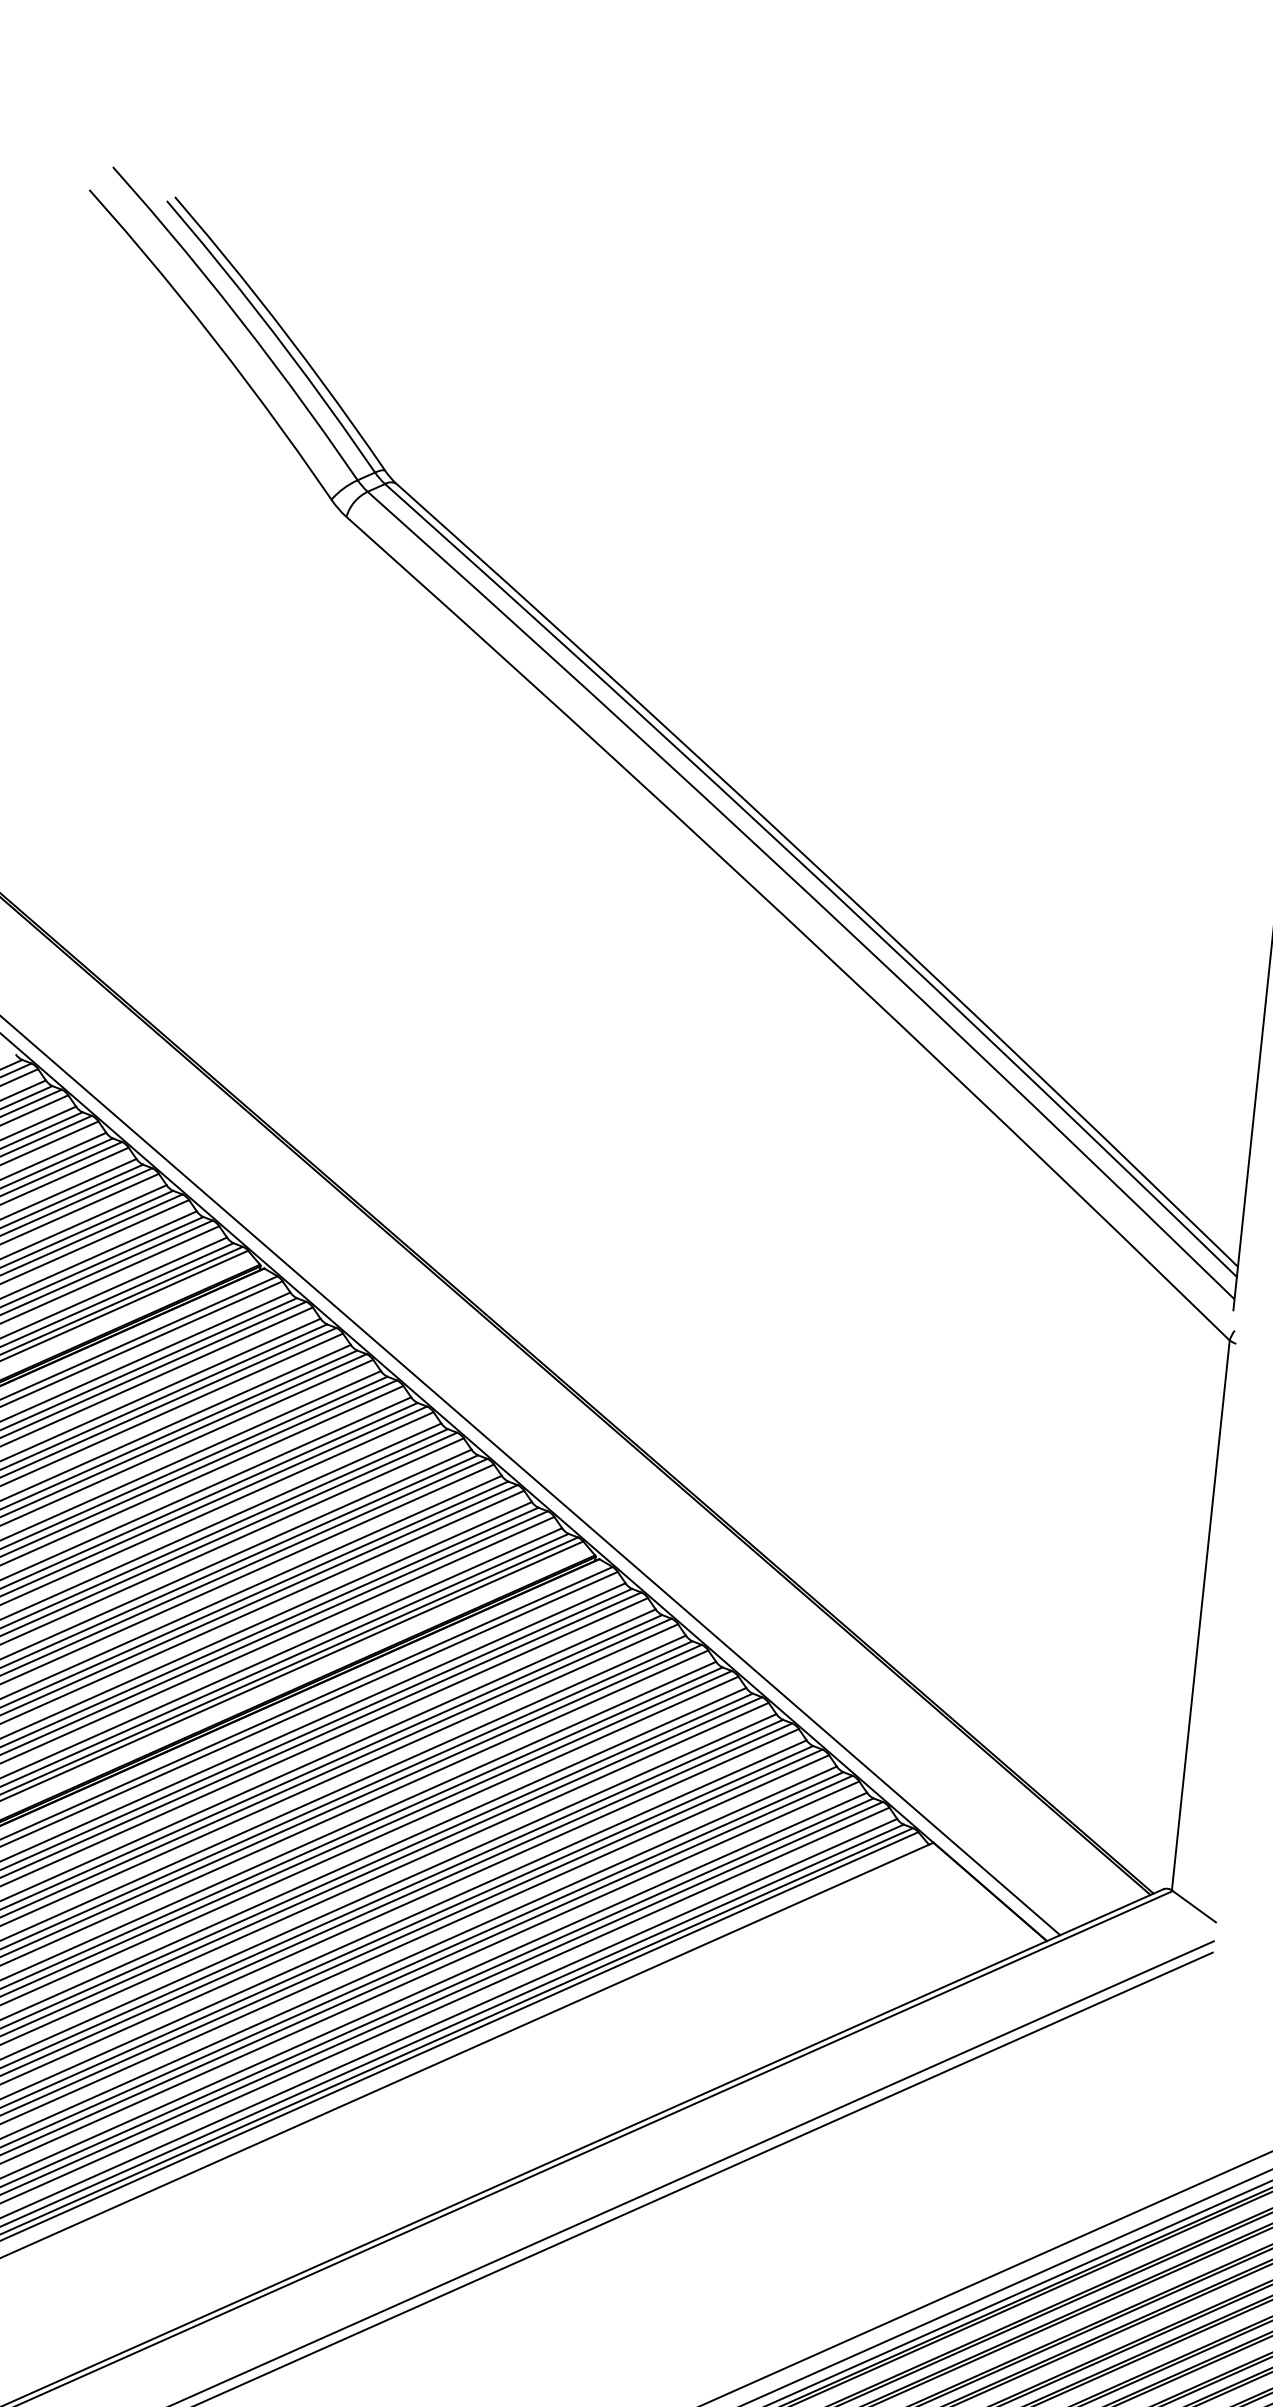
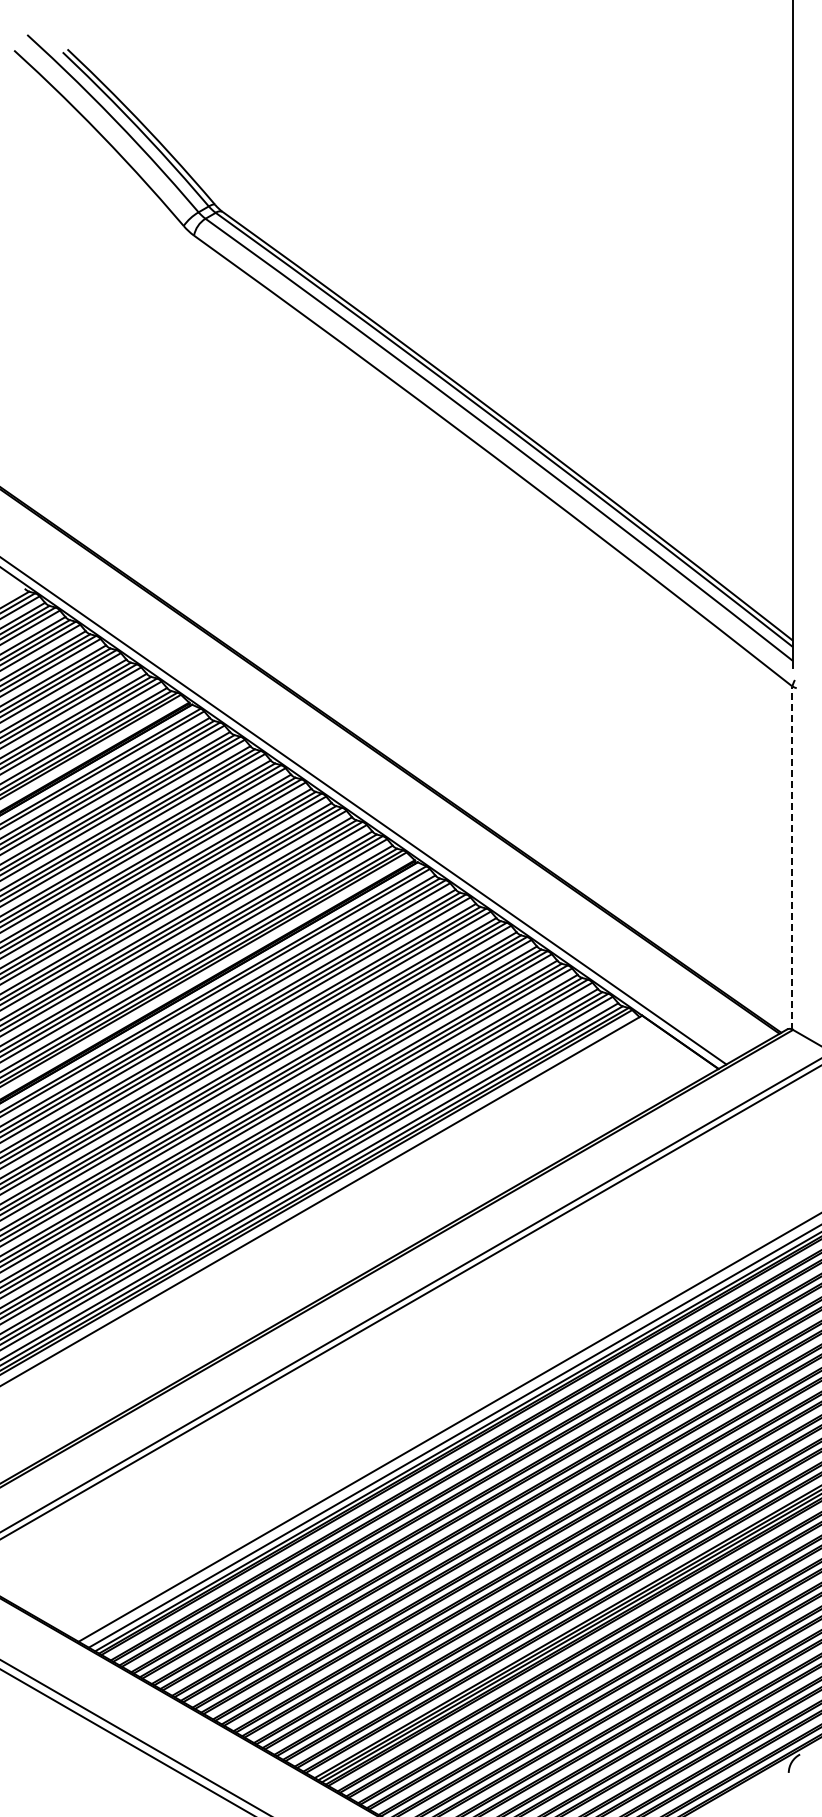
line: (1200, 1616) -> (792, 858), solid -> dashed

